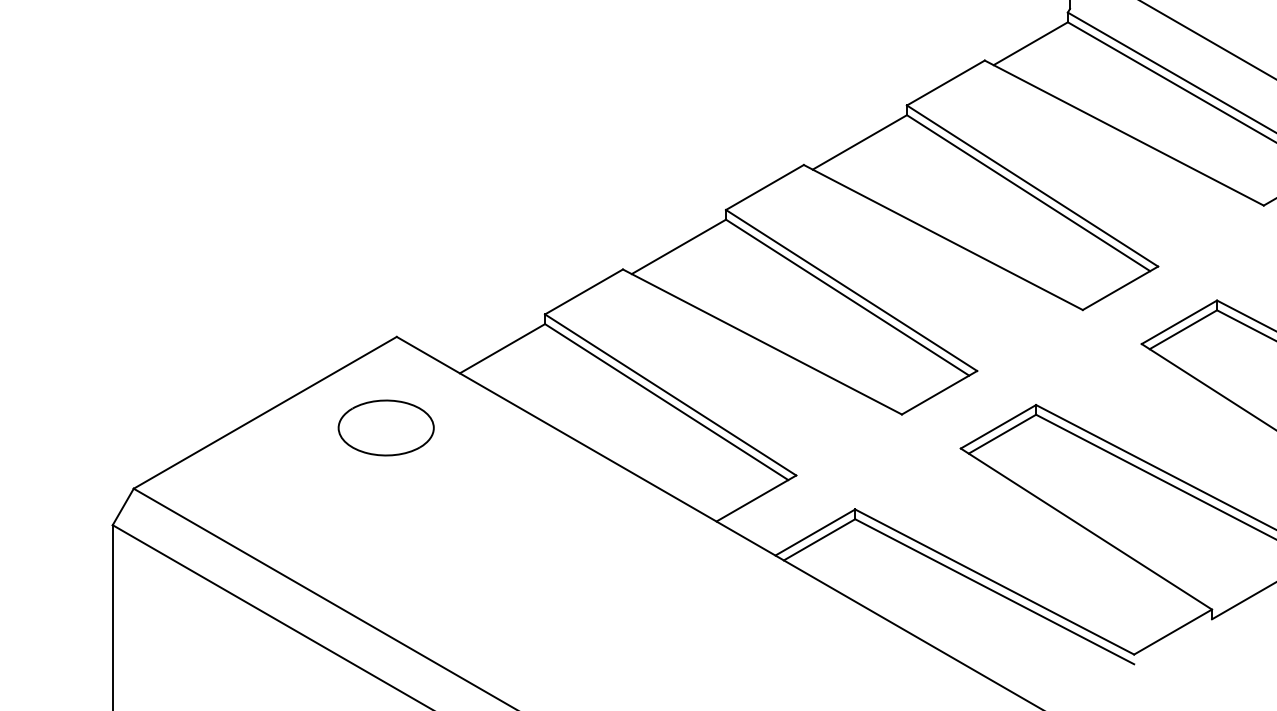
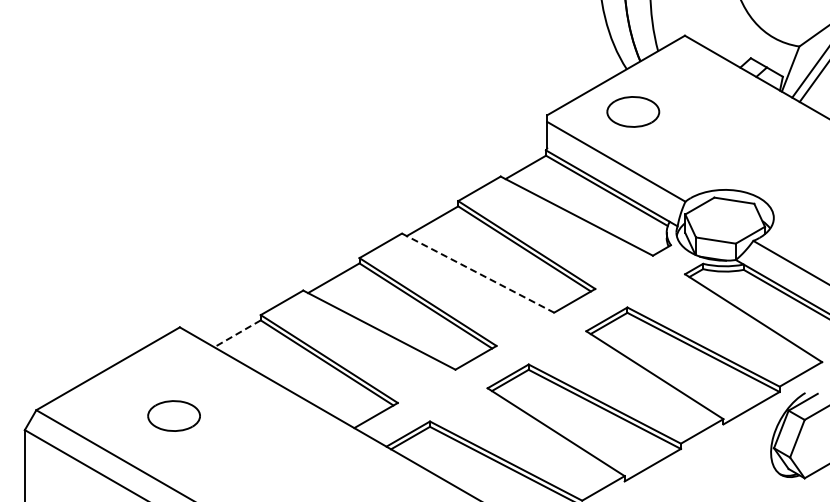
line: (944, 238) -> (478, 273), solid -> dashed
line: (502, 348) -> (237, 333), solid -> dashed
part: (385, 426) -> (173, 415), moved

